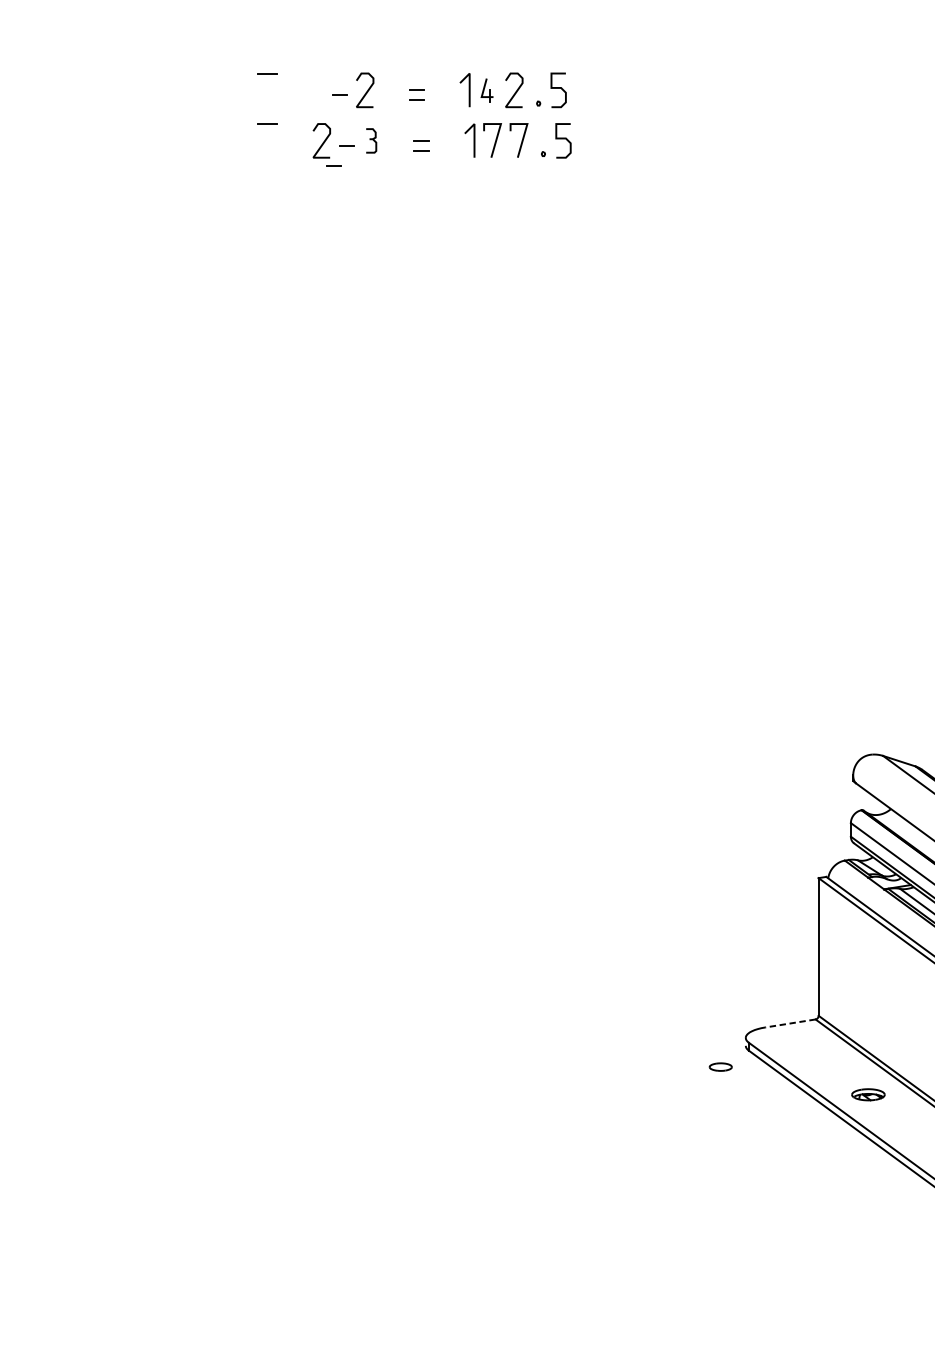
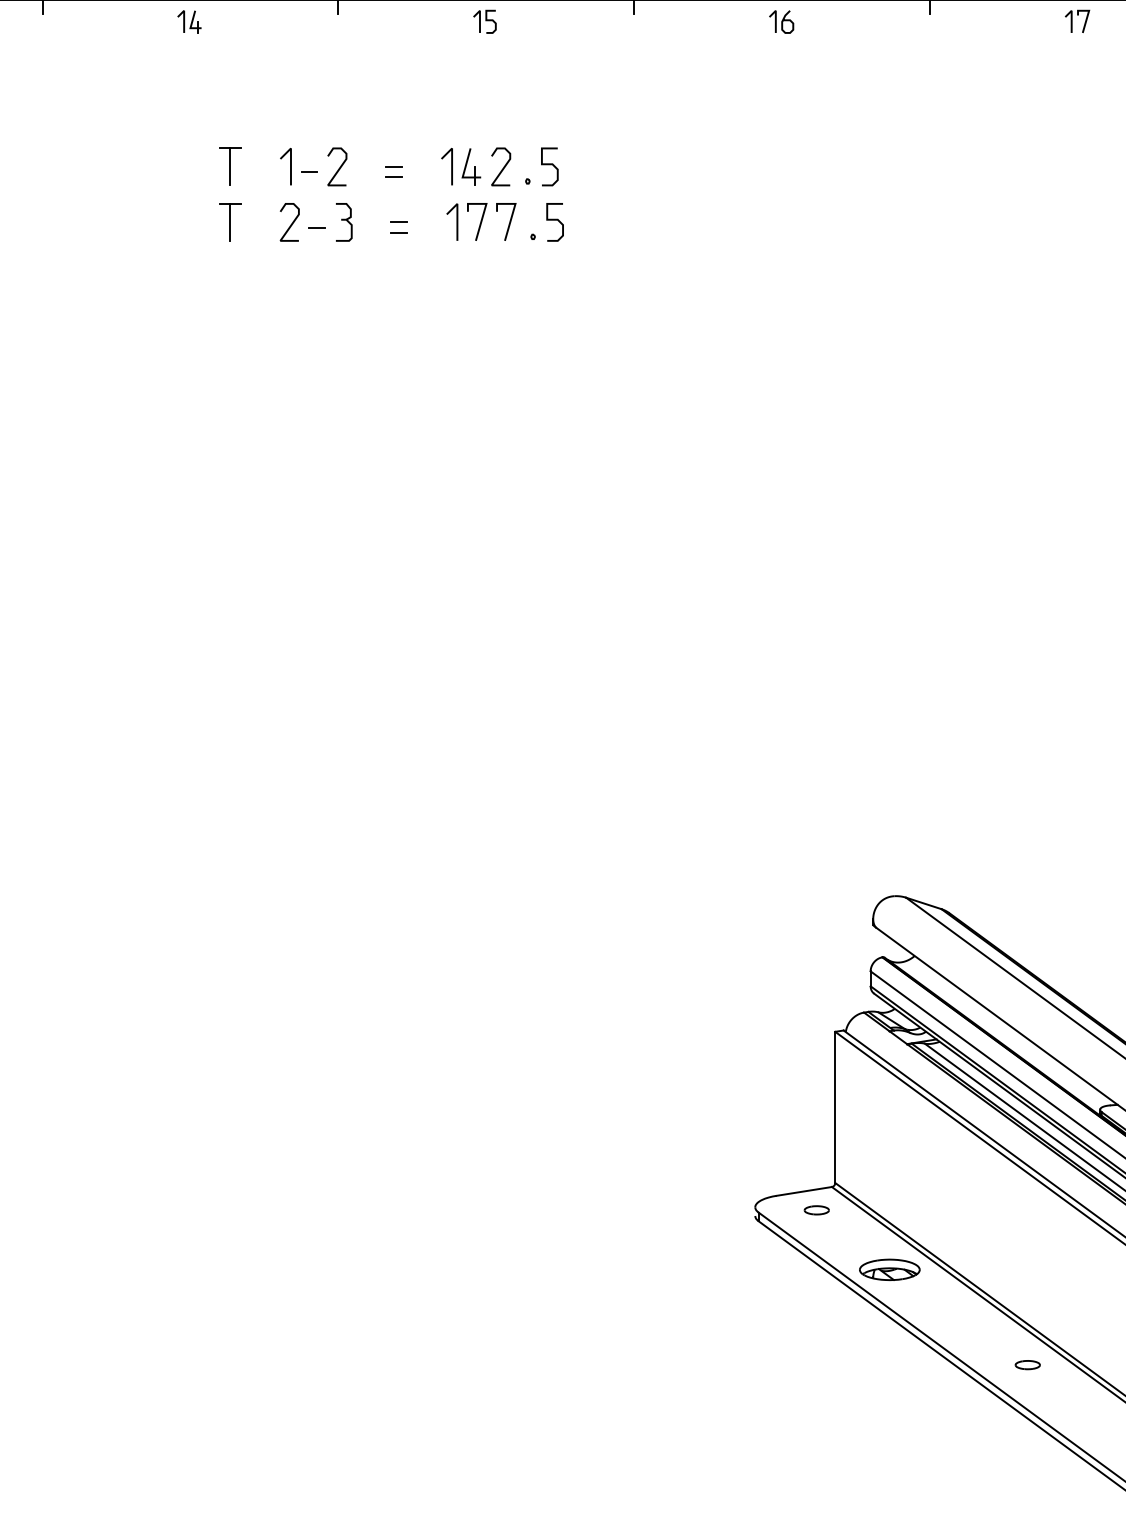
line: (267, 89) -> (230, 166), added
line: (322, 89) -> (290, 166), added
part: (487, 89) -> (471, 166), size x1.43
line: (267, 140) -> (230, 221), added
part: (371, 140) -> (344, 222), size x1.43
line: (333, 165) -> (302, 249), removed
line: (790, 1023) -> (804, 1191), dashed -> solid
part: (720, 1067) -> (816, 1210), moved
part: (868, 1094) -> (889, 1269), size x1.67

